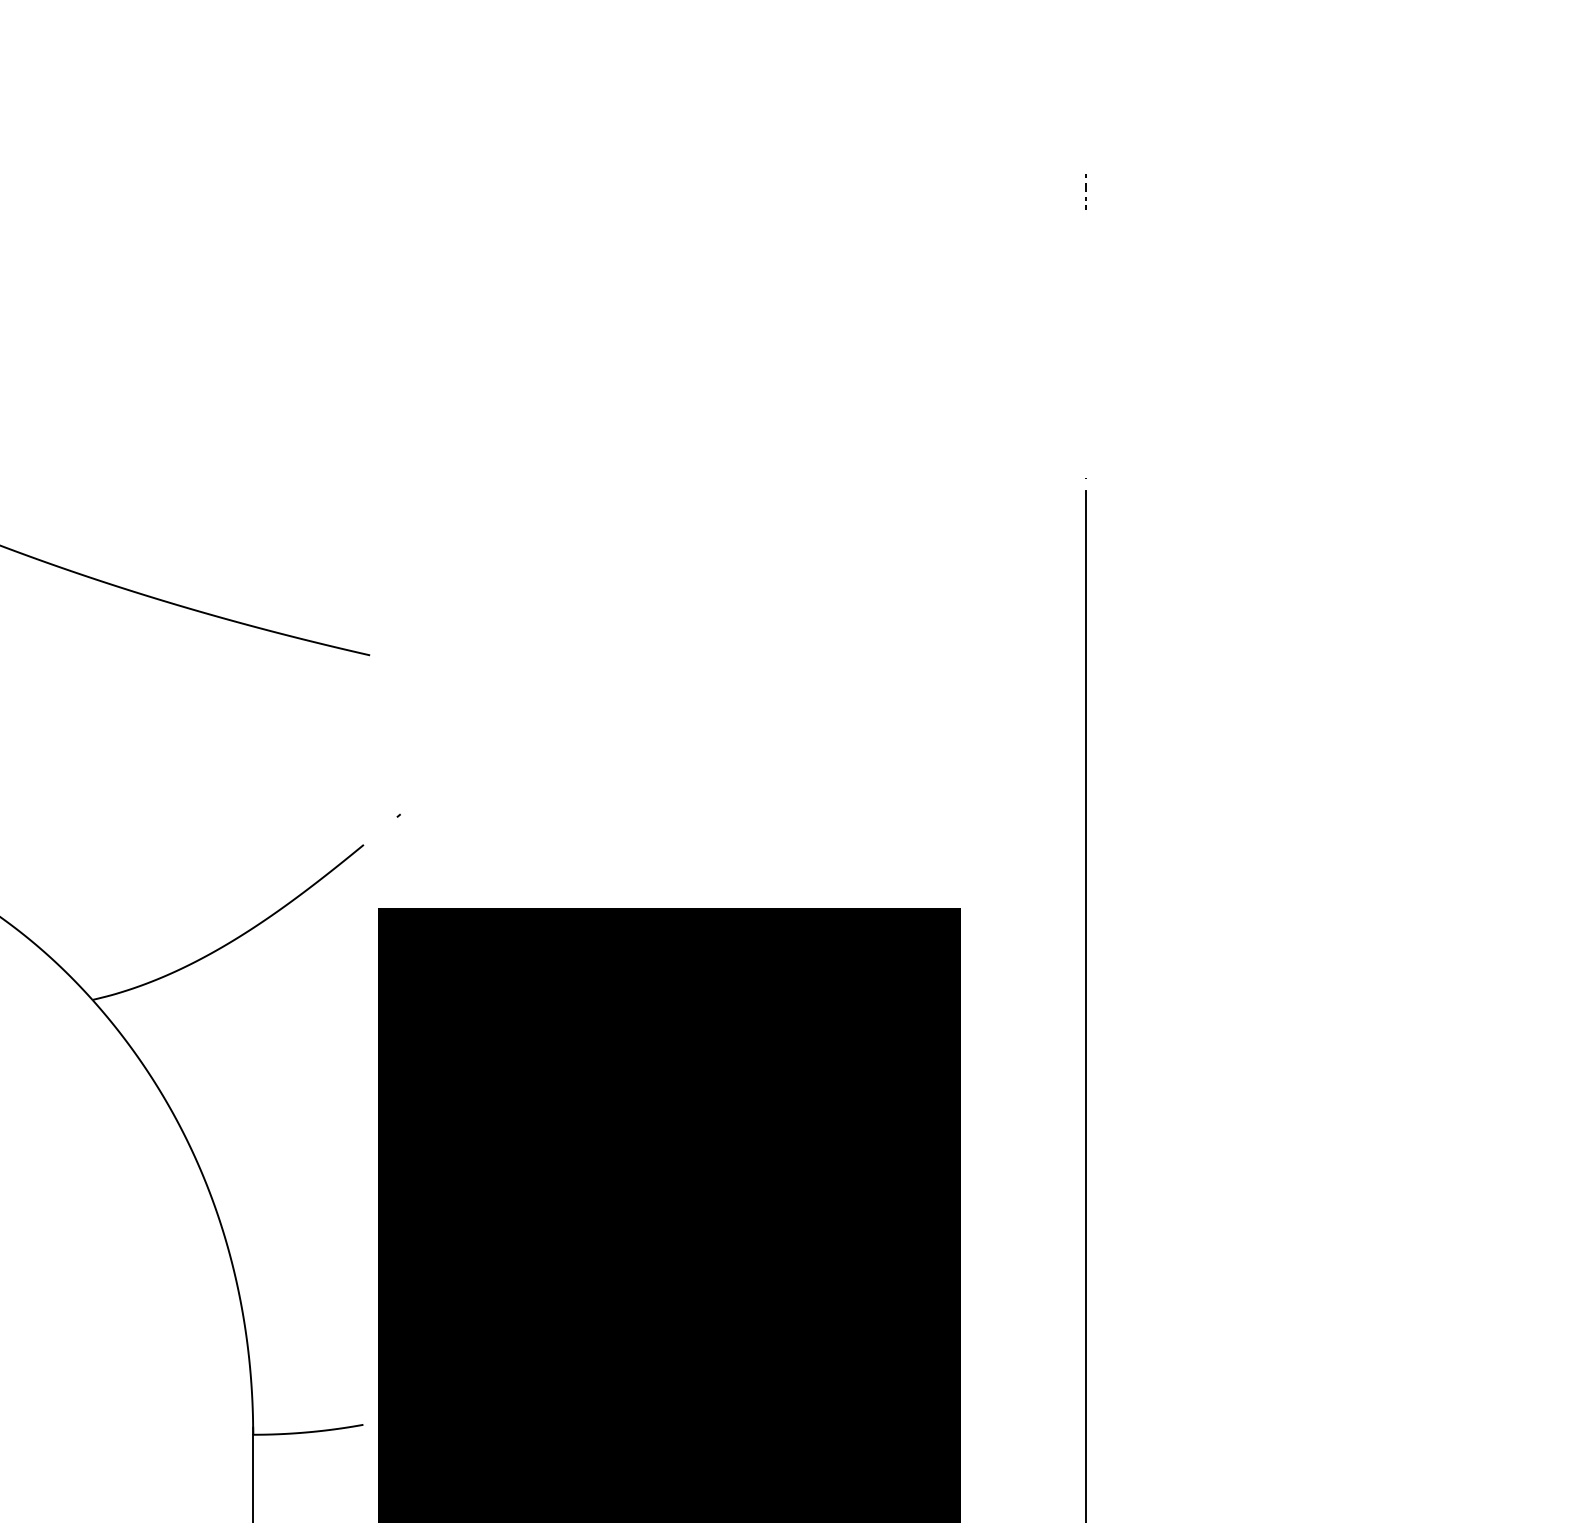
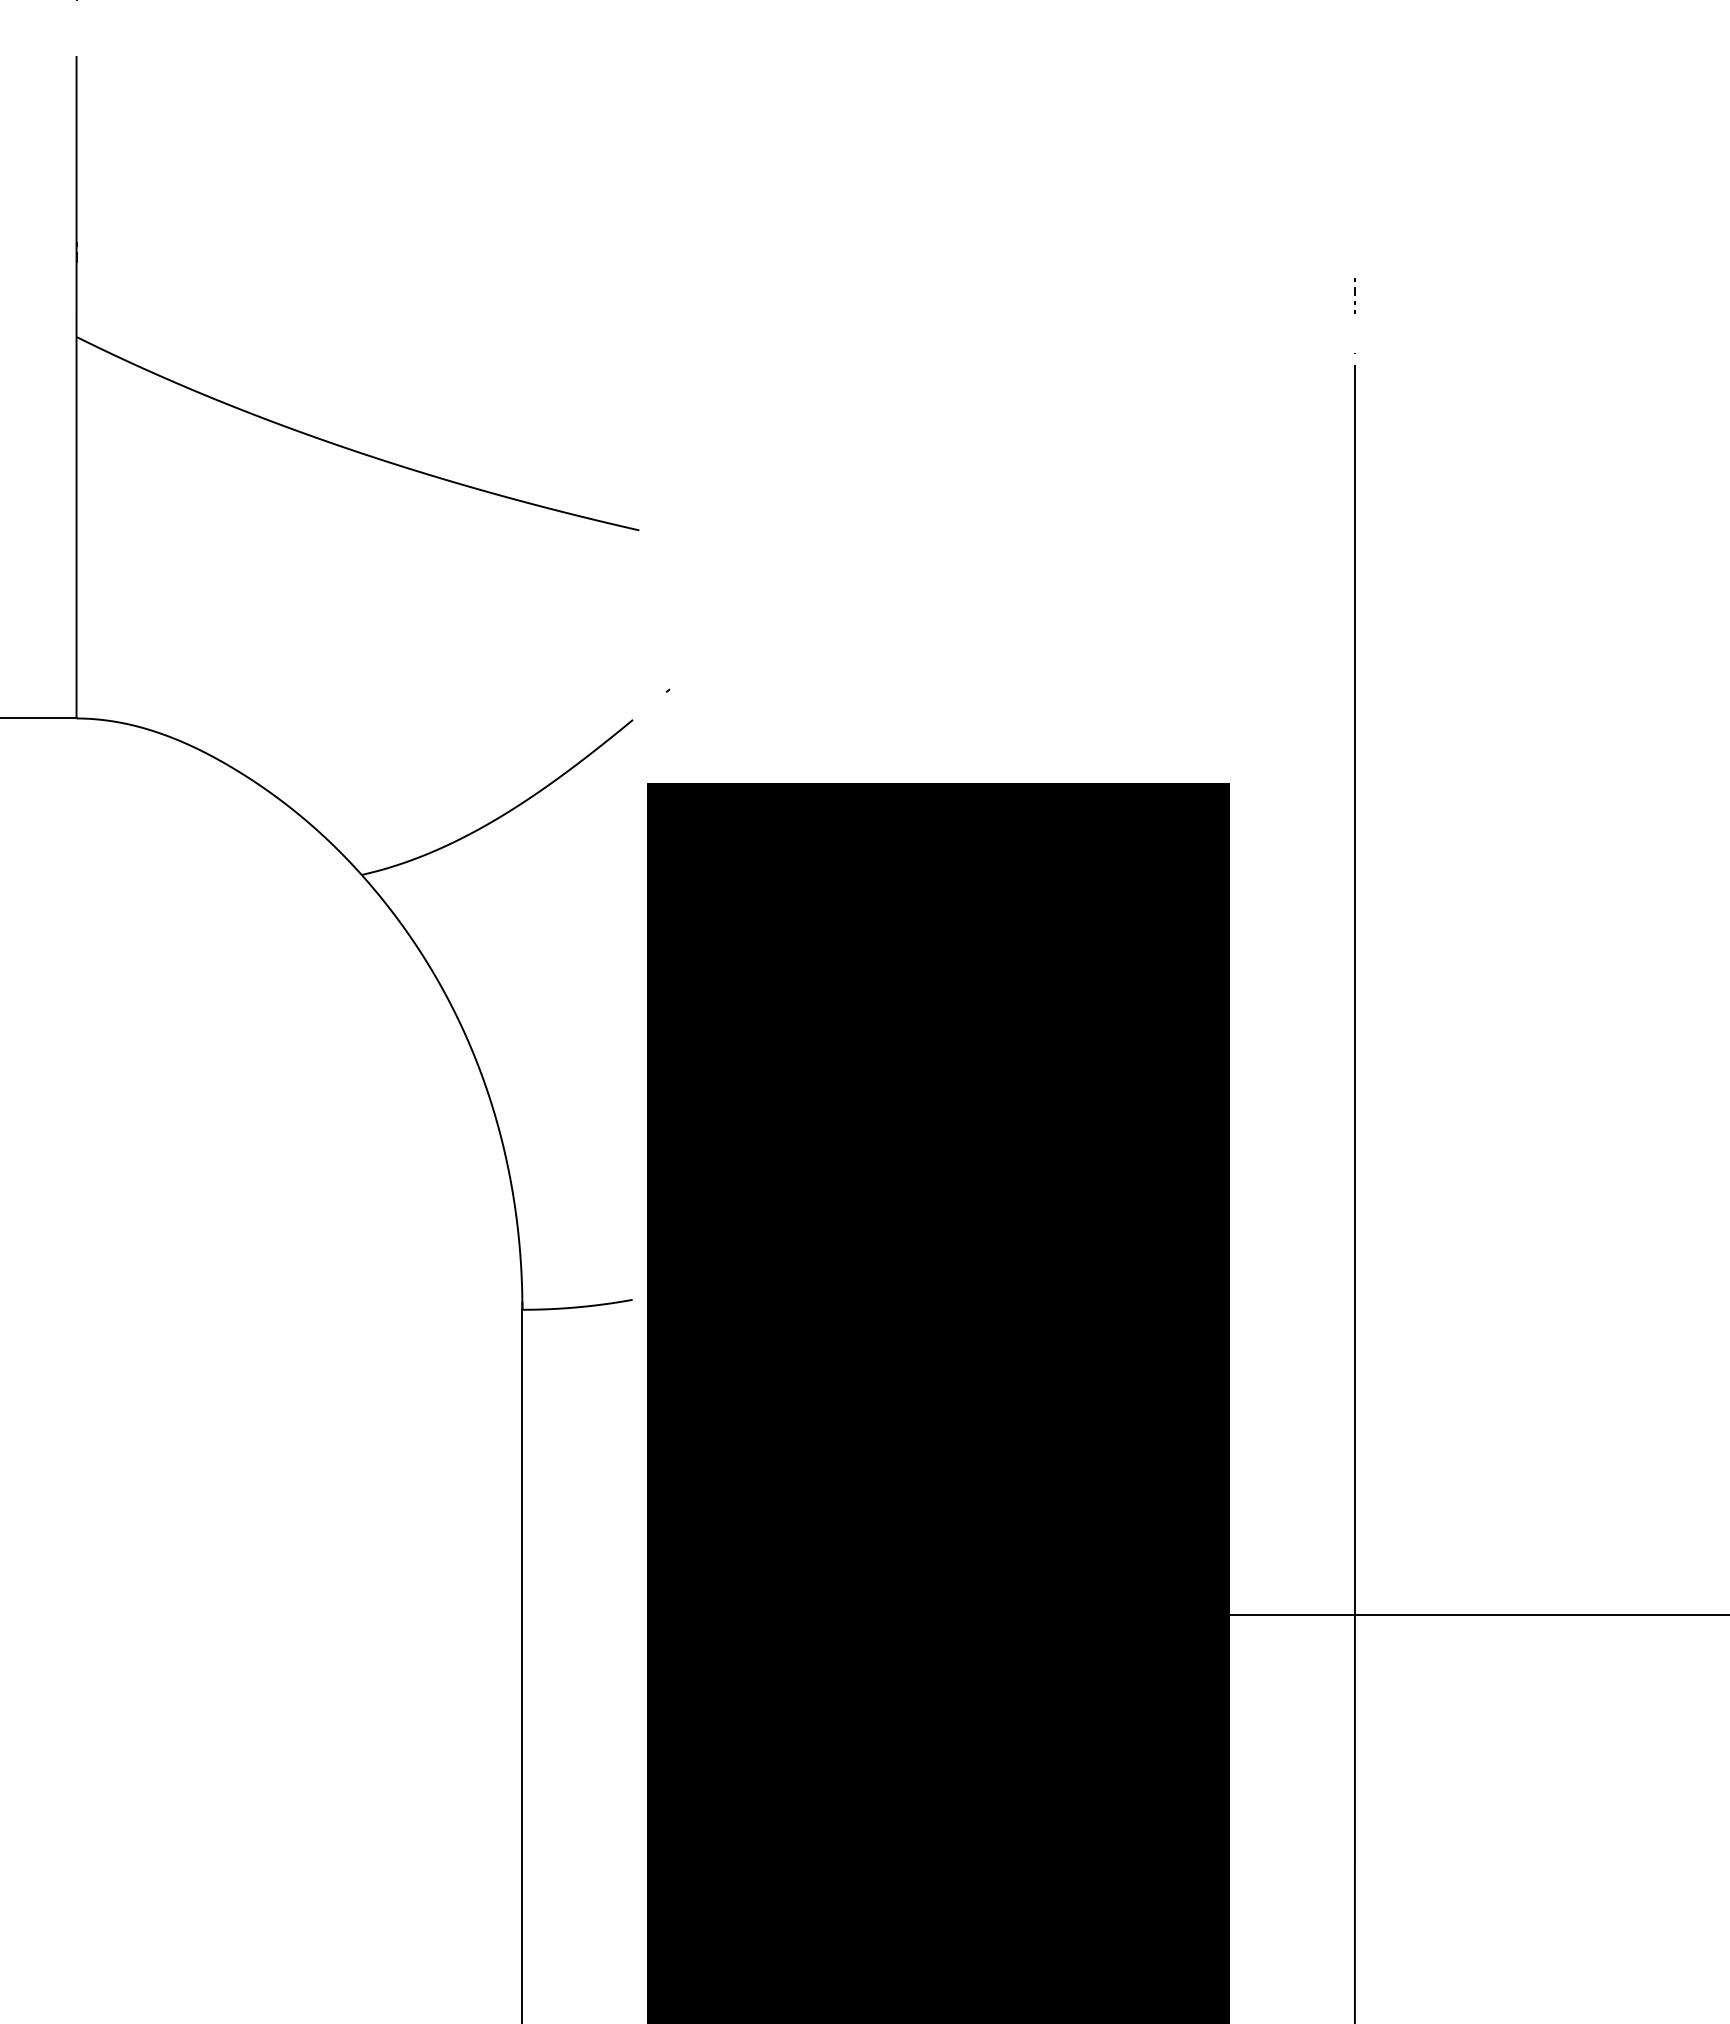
part: (1085, 191) -> (1354, 295), moved

